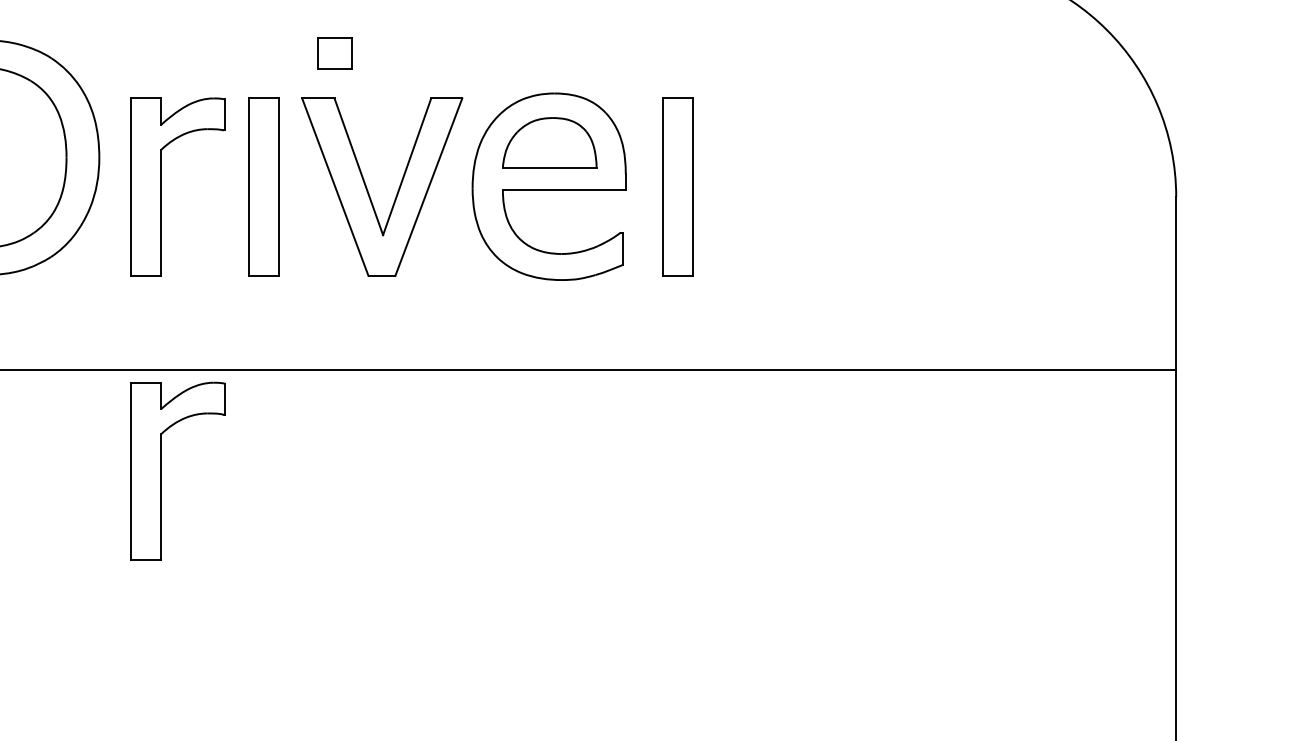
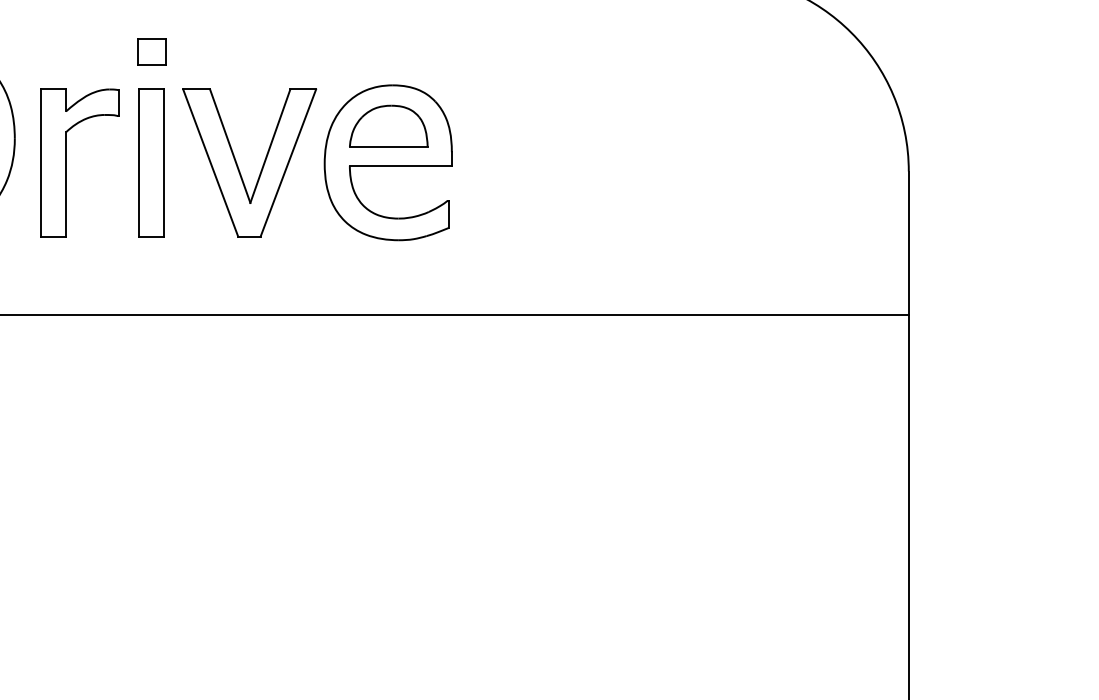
part: (335, 52) -> (151, 51), moved
part: (678, 186) -> (495, 162), removed
part: (161, 470) -> (66, 398), removed

